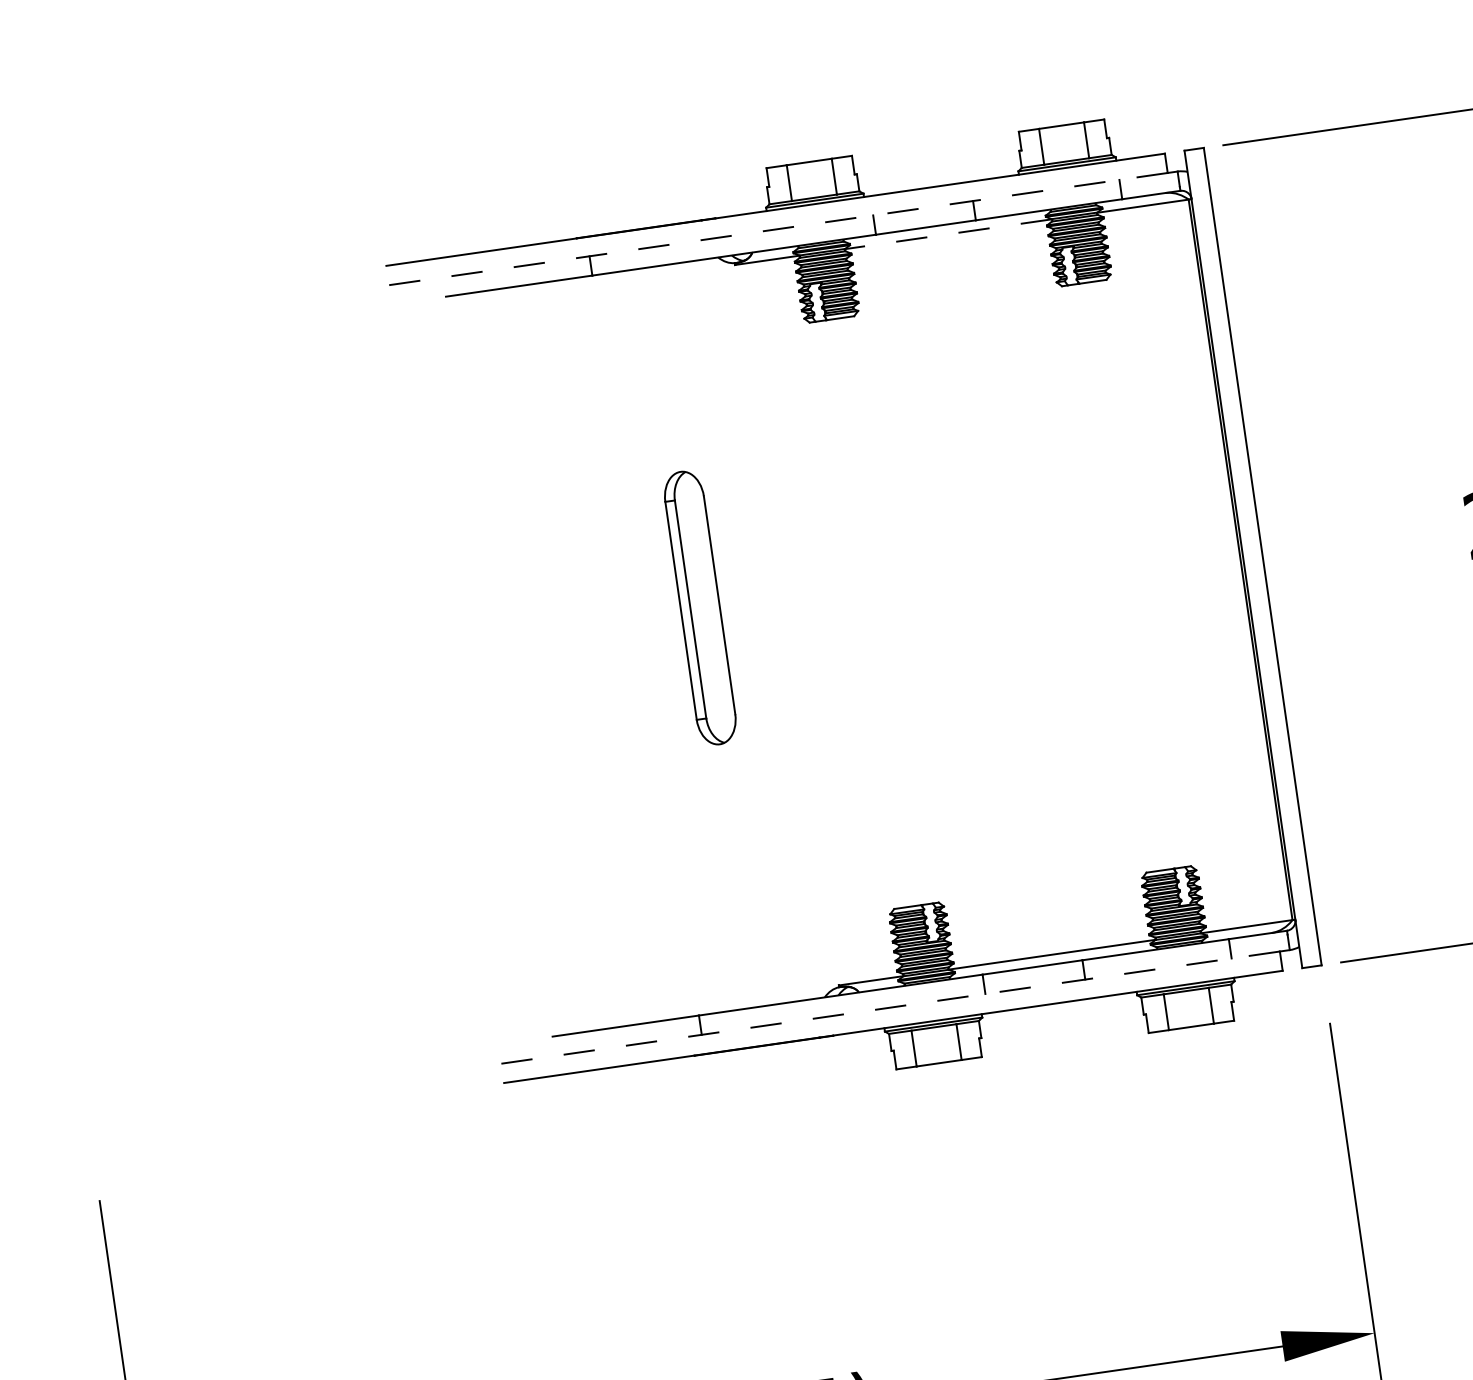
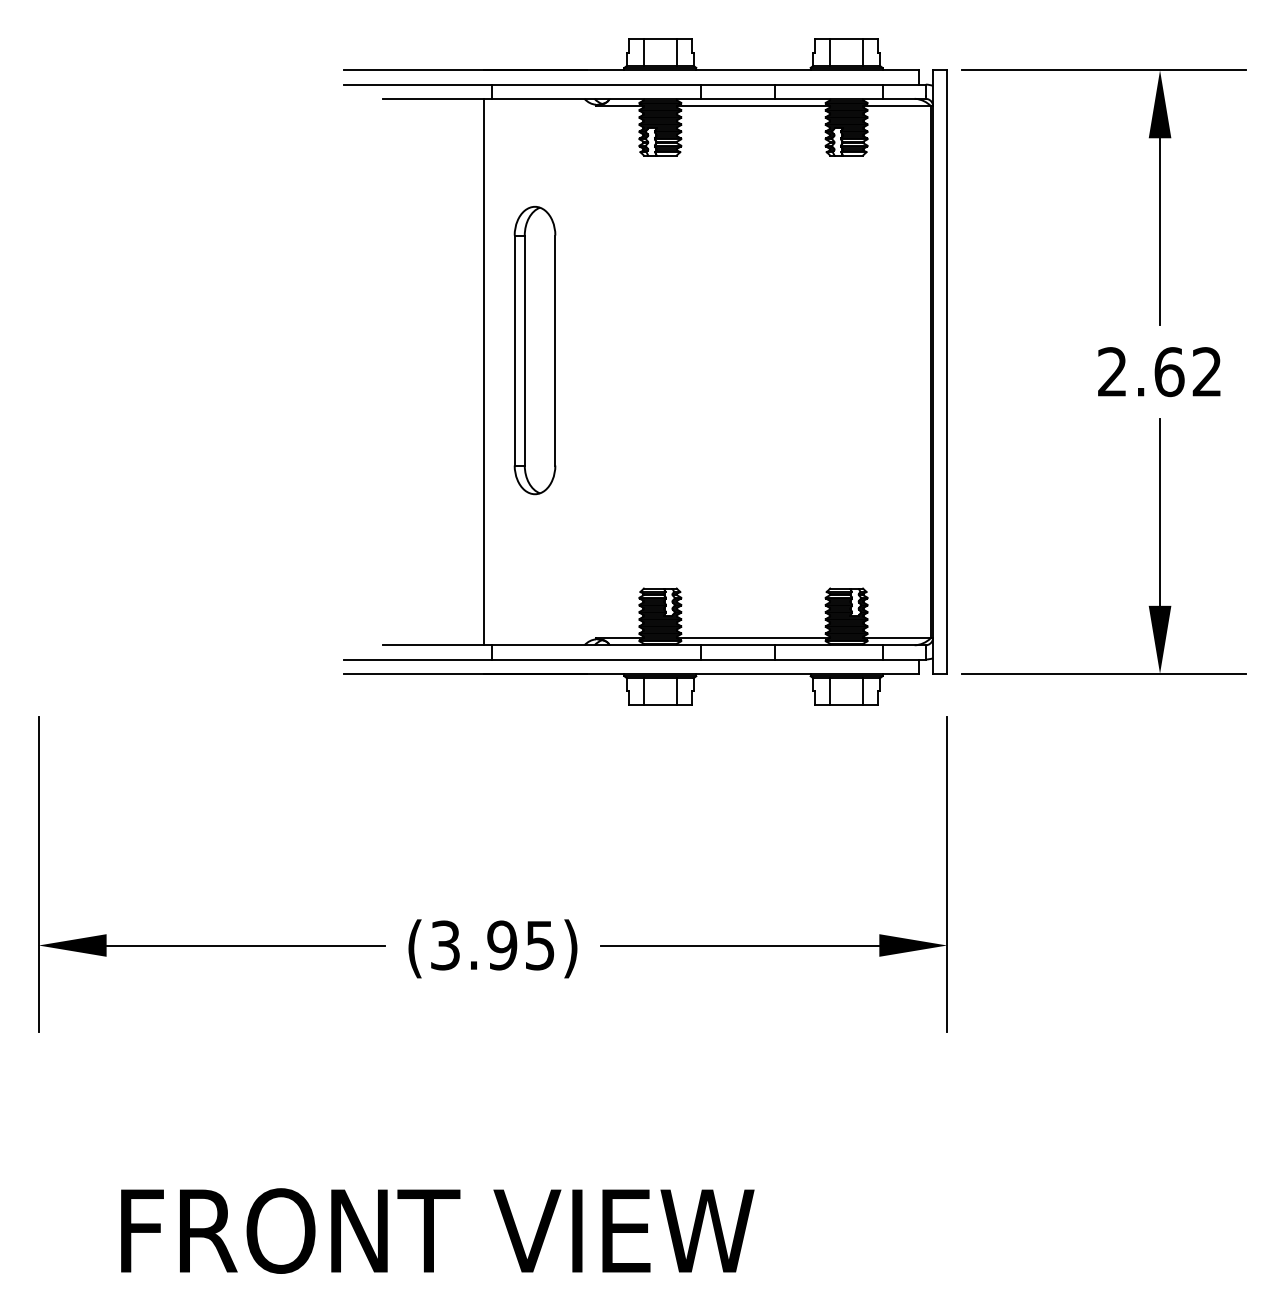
line: (779, 228) -> (631, 84), dashed -> solid
line: (947, 234) -> (752, 106), dashed -> solid
part: (699, 607) -> (534, 350), size x1.43
line: (635, 646) -> (484, 371), added
line: (889, 1007) -> (630, 659), dashed -> solid

